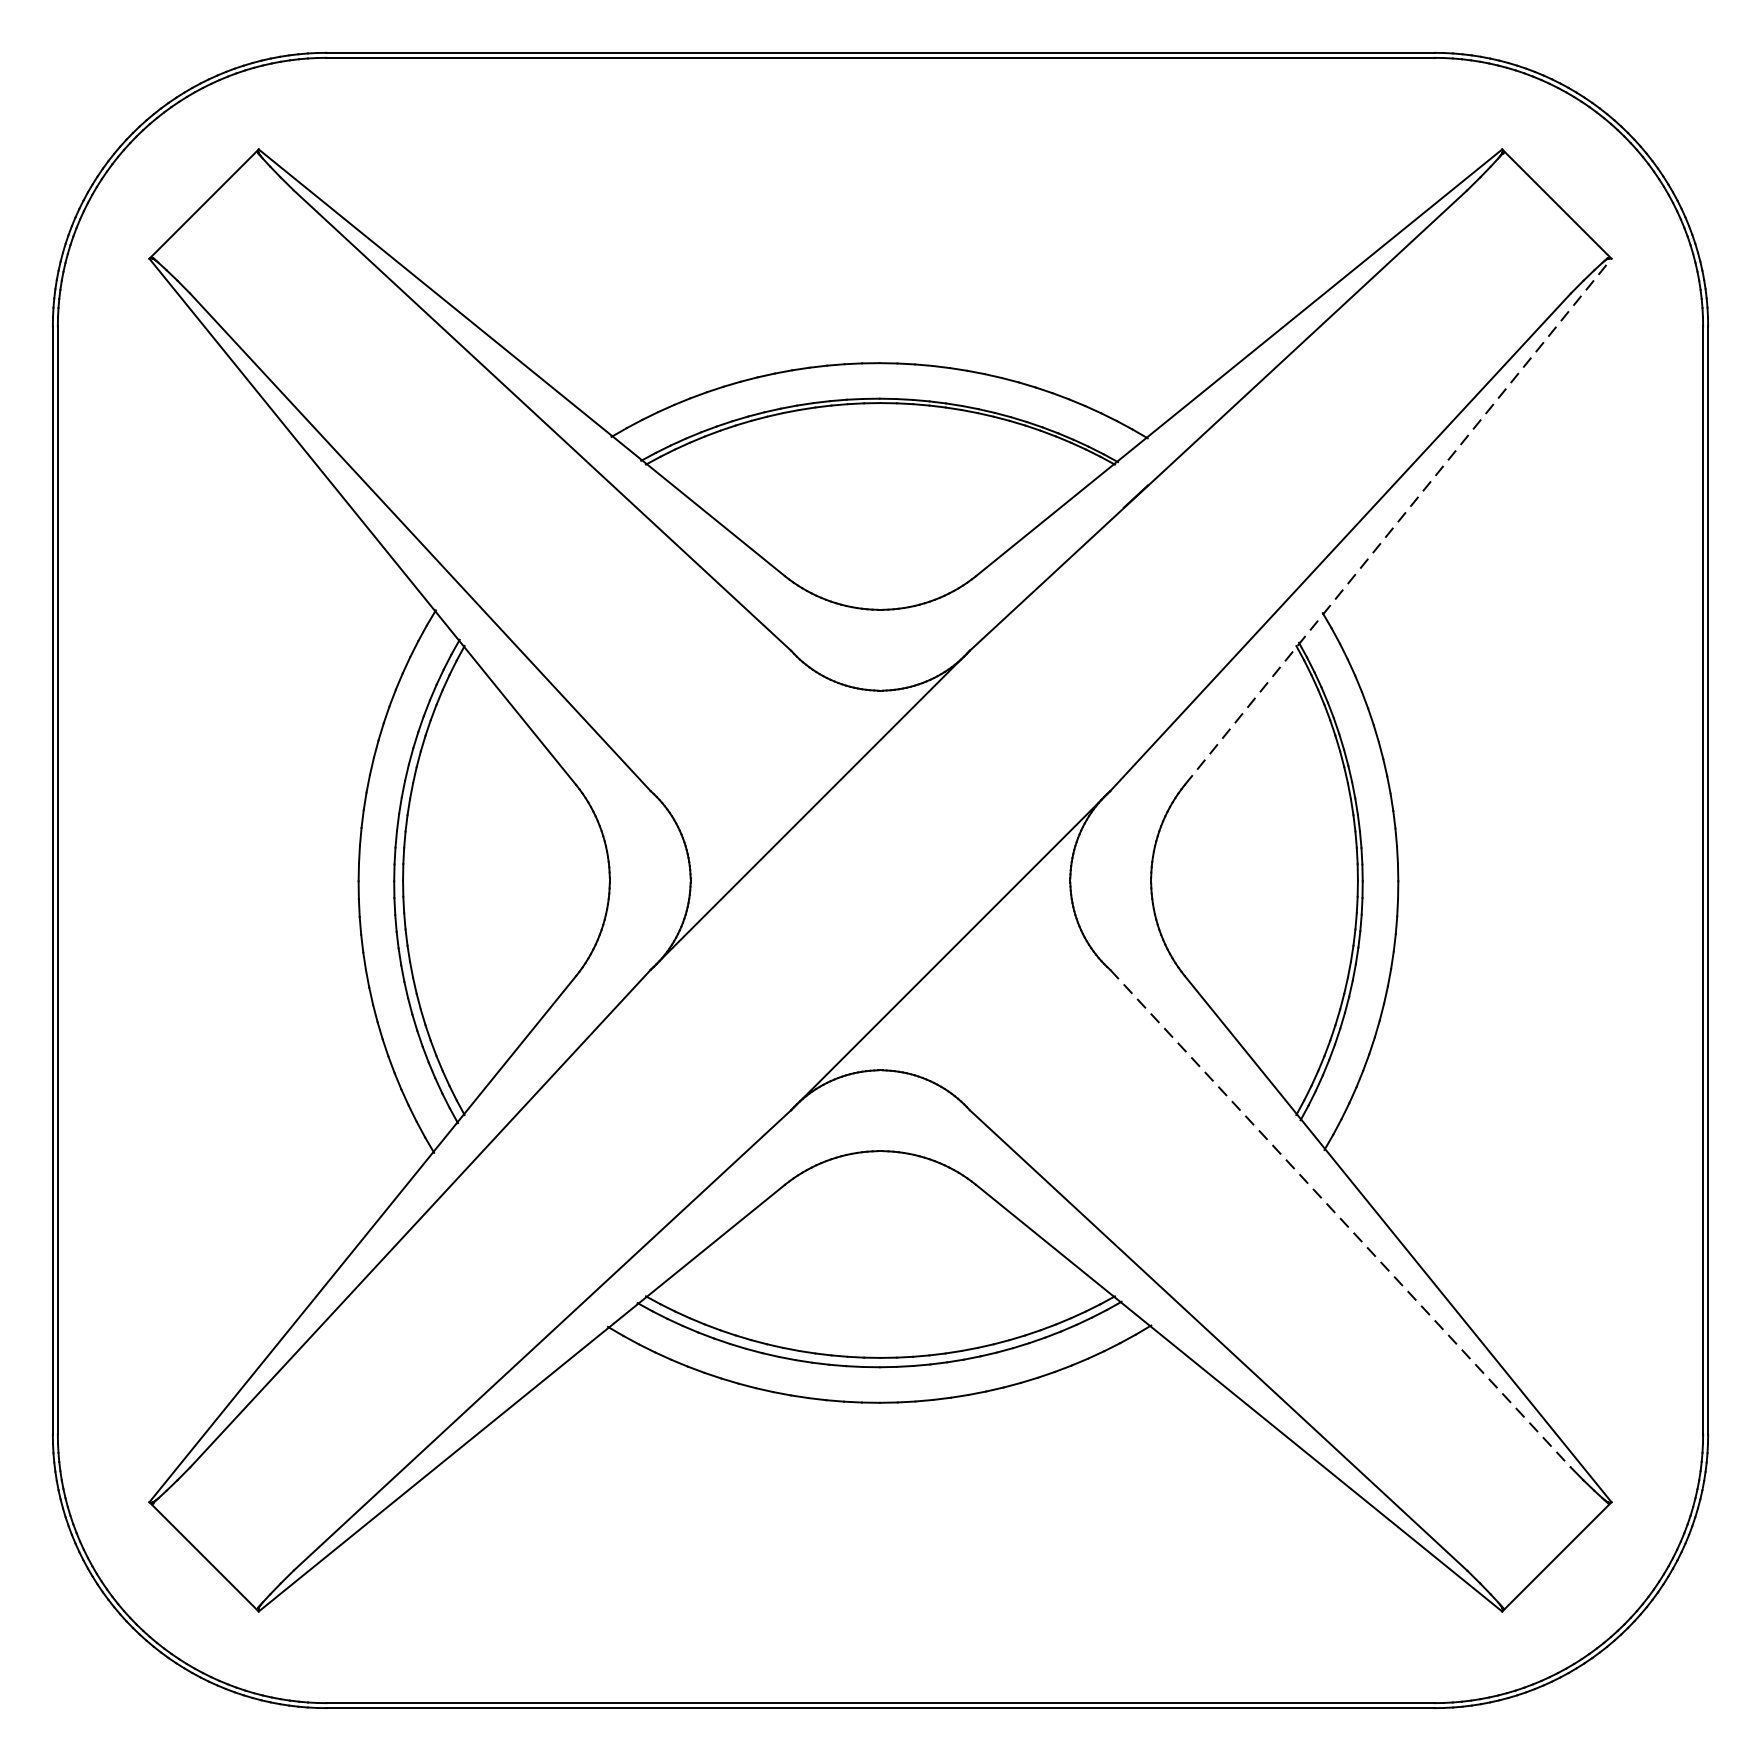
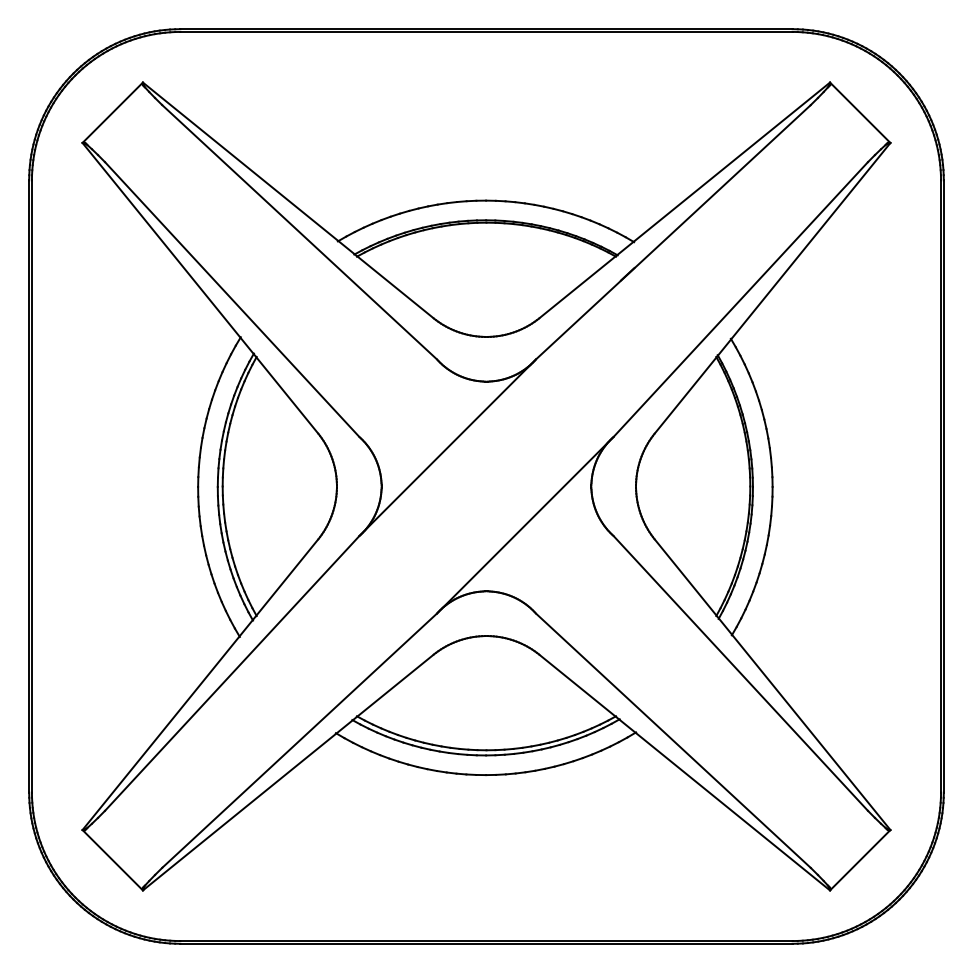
line: (1398, 520) -> (772, 287), dashed -> solid
line: (1341, 1218) -> (741, 673), dashed -> solid

